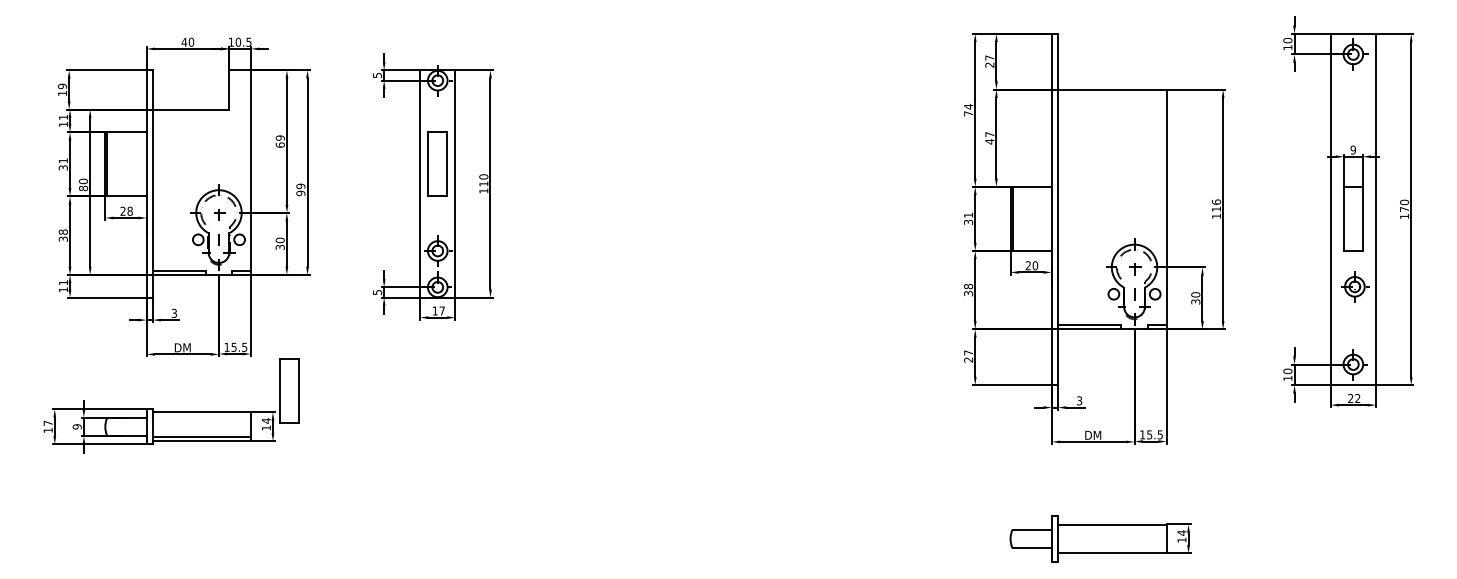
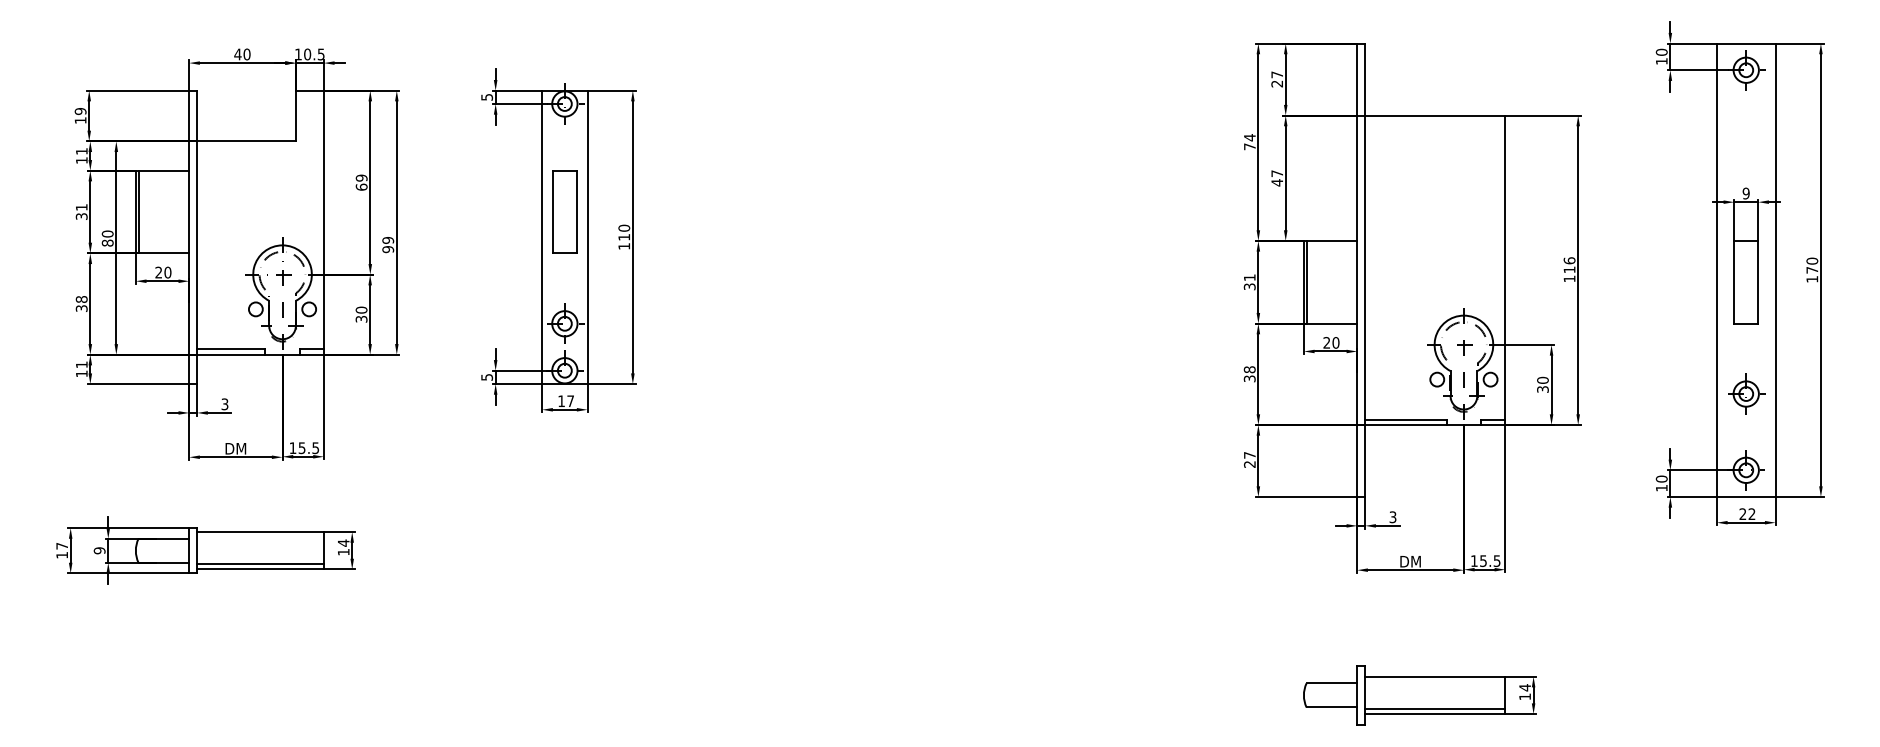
text: (129, 211) -> (167, 272), 28 -> 20
part: (1355, 286) -> (1746, 393), moved
part: (289, 391) -> (373, 504), removed
line: (1112, 549) -> (1435, 708), added

